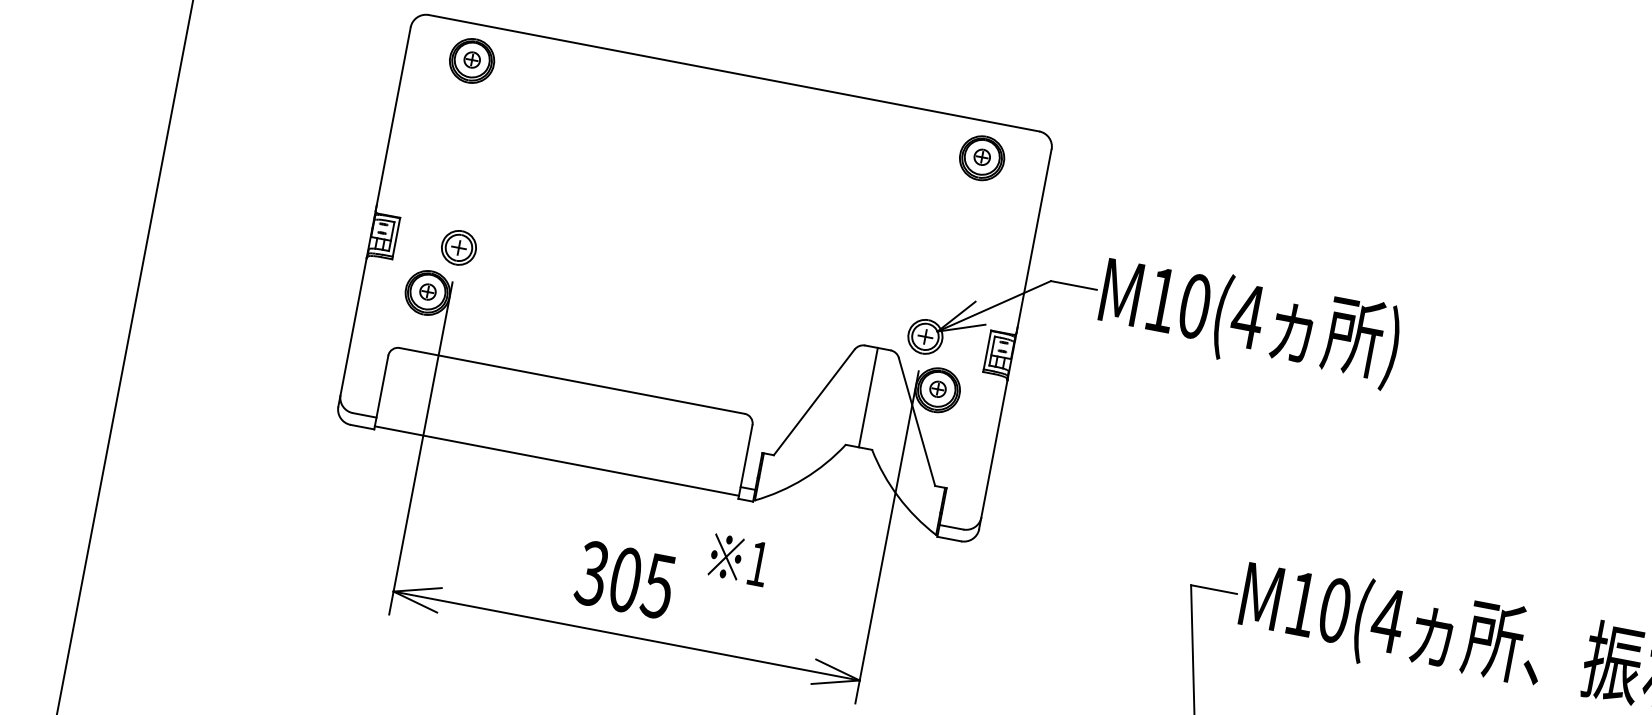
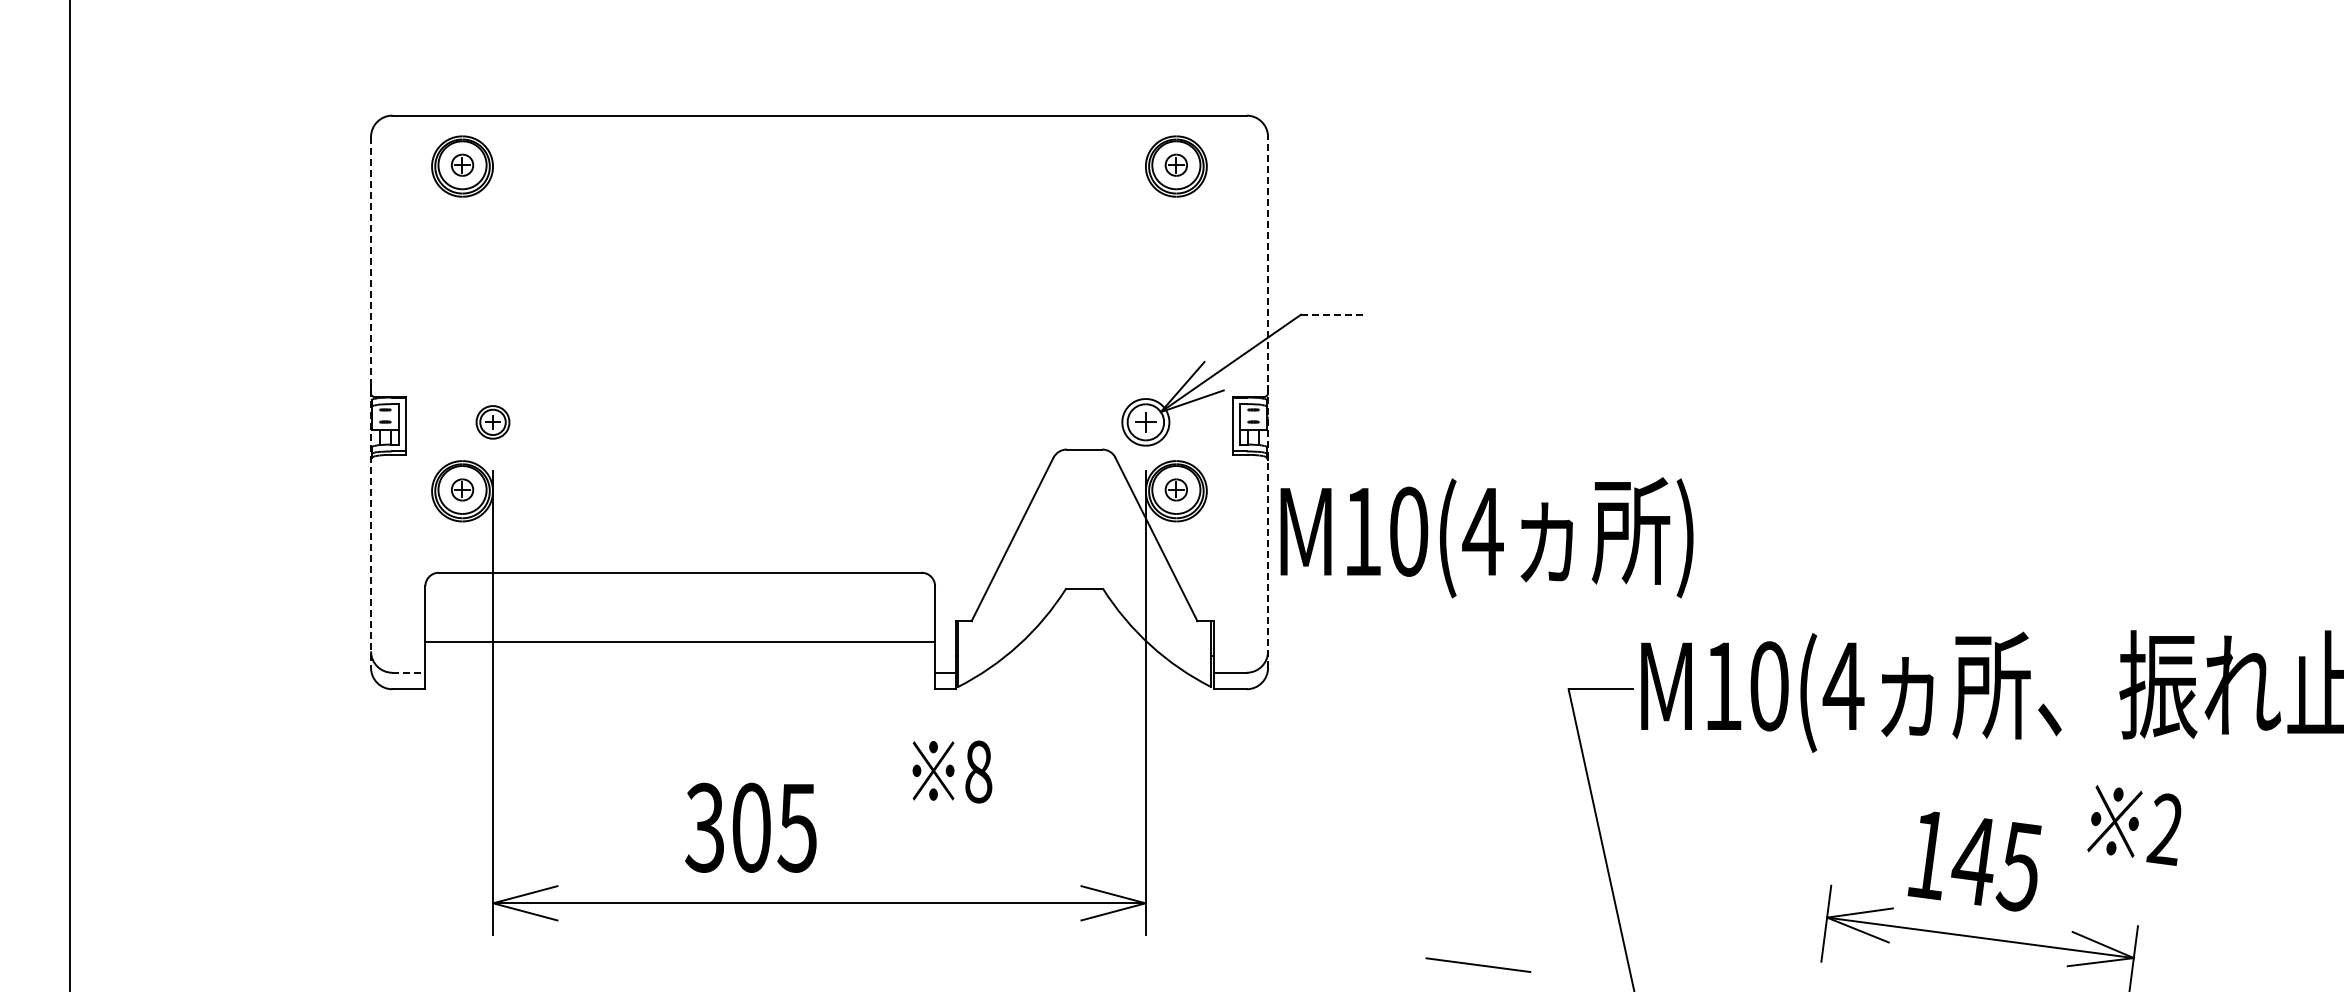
line: (374, 217) -> (371, 402), solid -> dashed
part: (458, 247) -> (492, 422), size x0.7
line: (1074, 285) -> (1333, 314), solid -> dashed
text: (1249, 321) -> (1486, 537), moved
line: (1015, 338) -> (1267, 401), solid -> dashed
line: (868, 397) -> (1084, 518), removed
line: (365, 415) -> (409, 672), solid -> dashed
line: (557, 460) -> (680, 641), moved
text: (758, 563) -> (978, 771), 1 -> 8
text: (624, 579) -> (750, 827), moved

